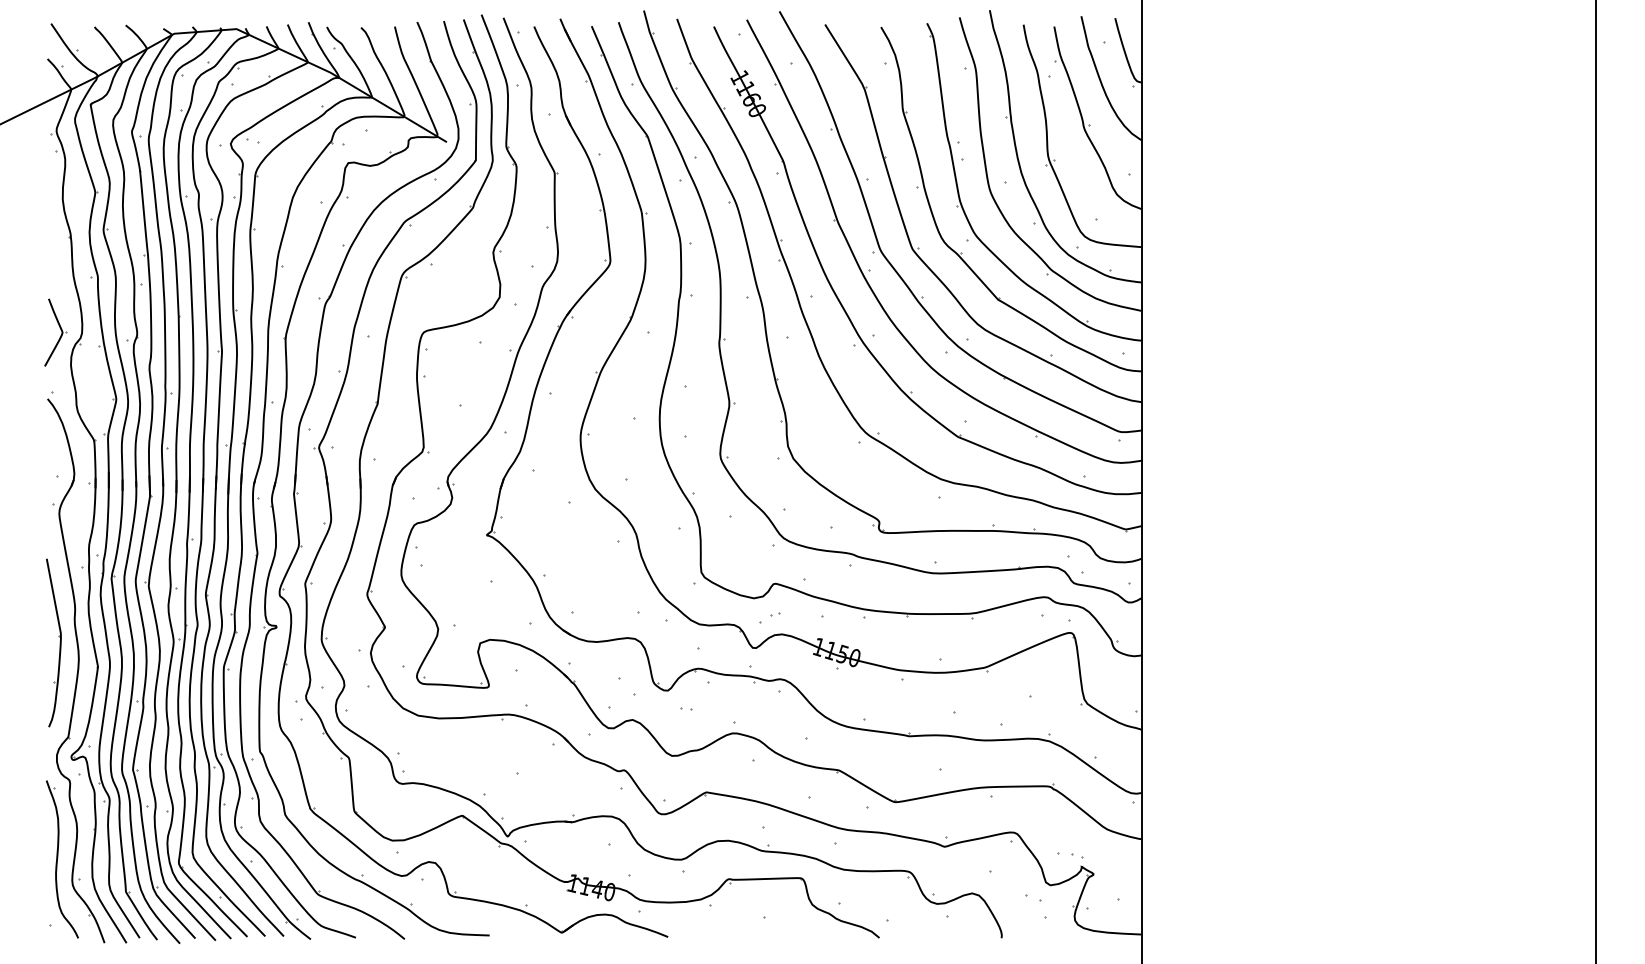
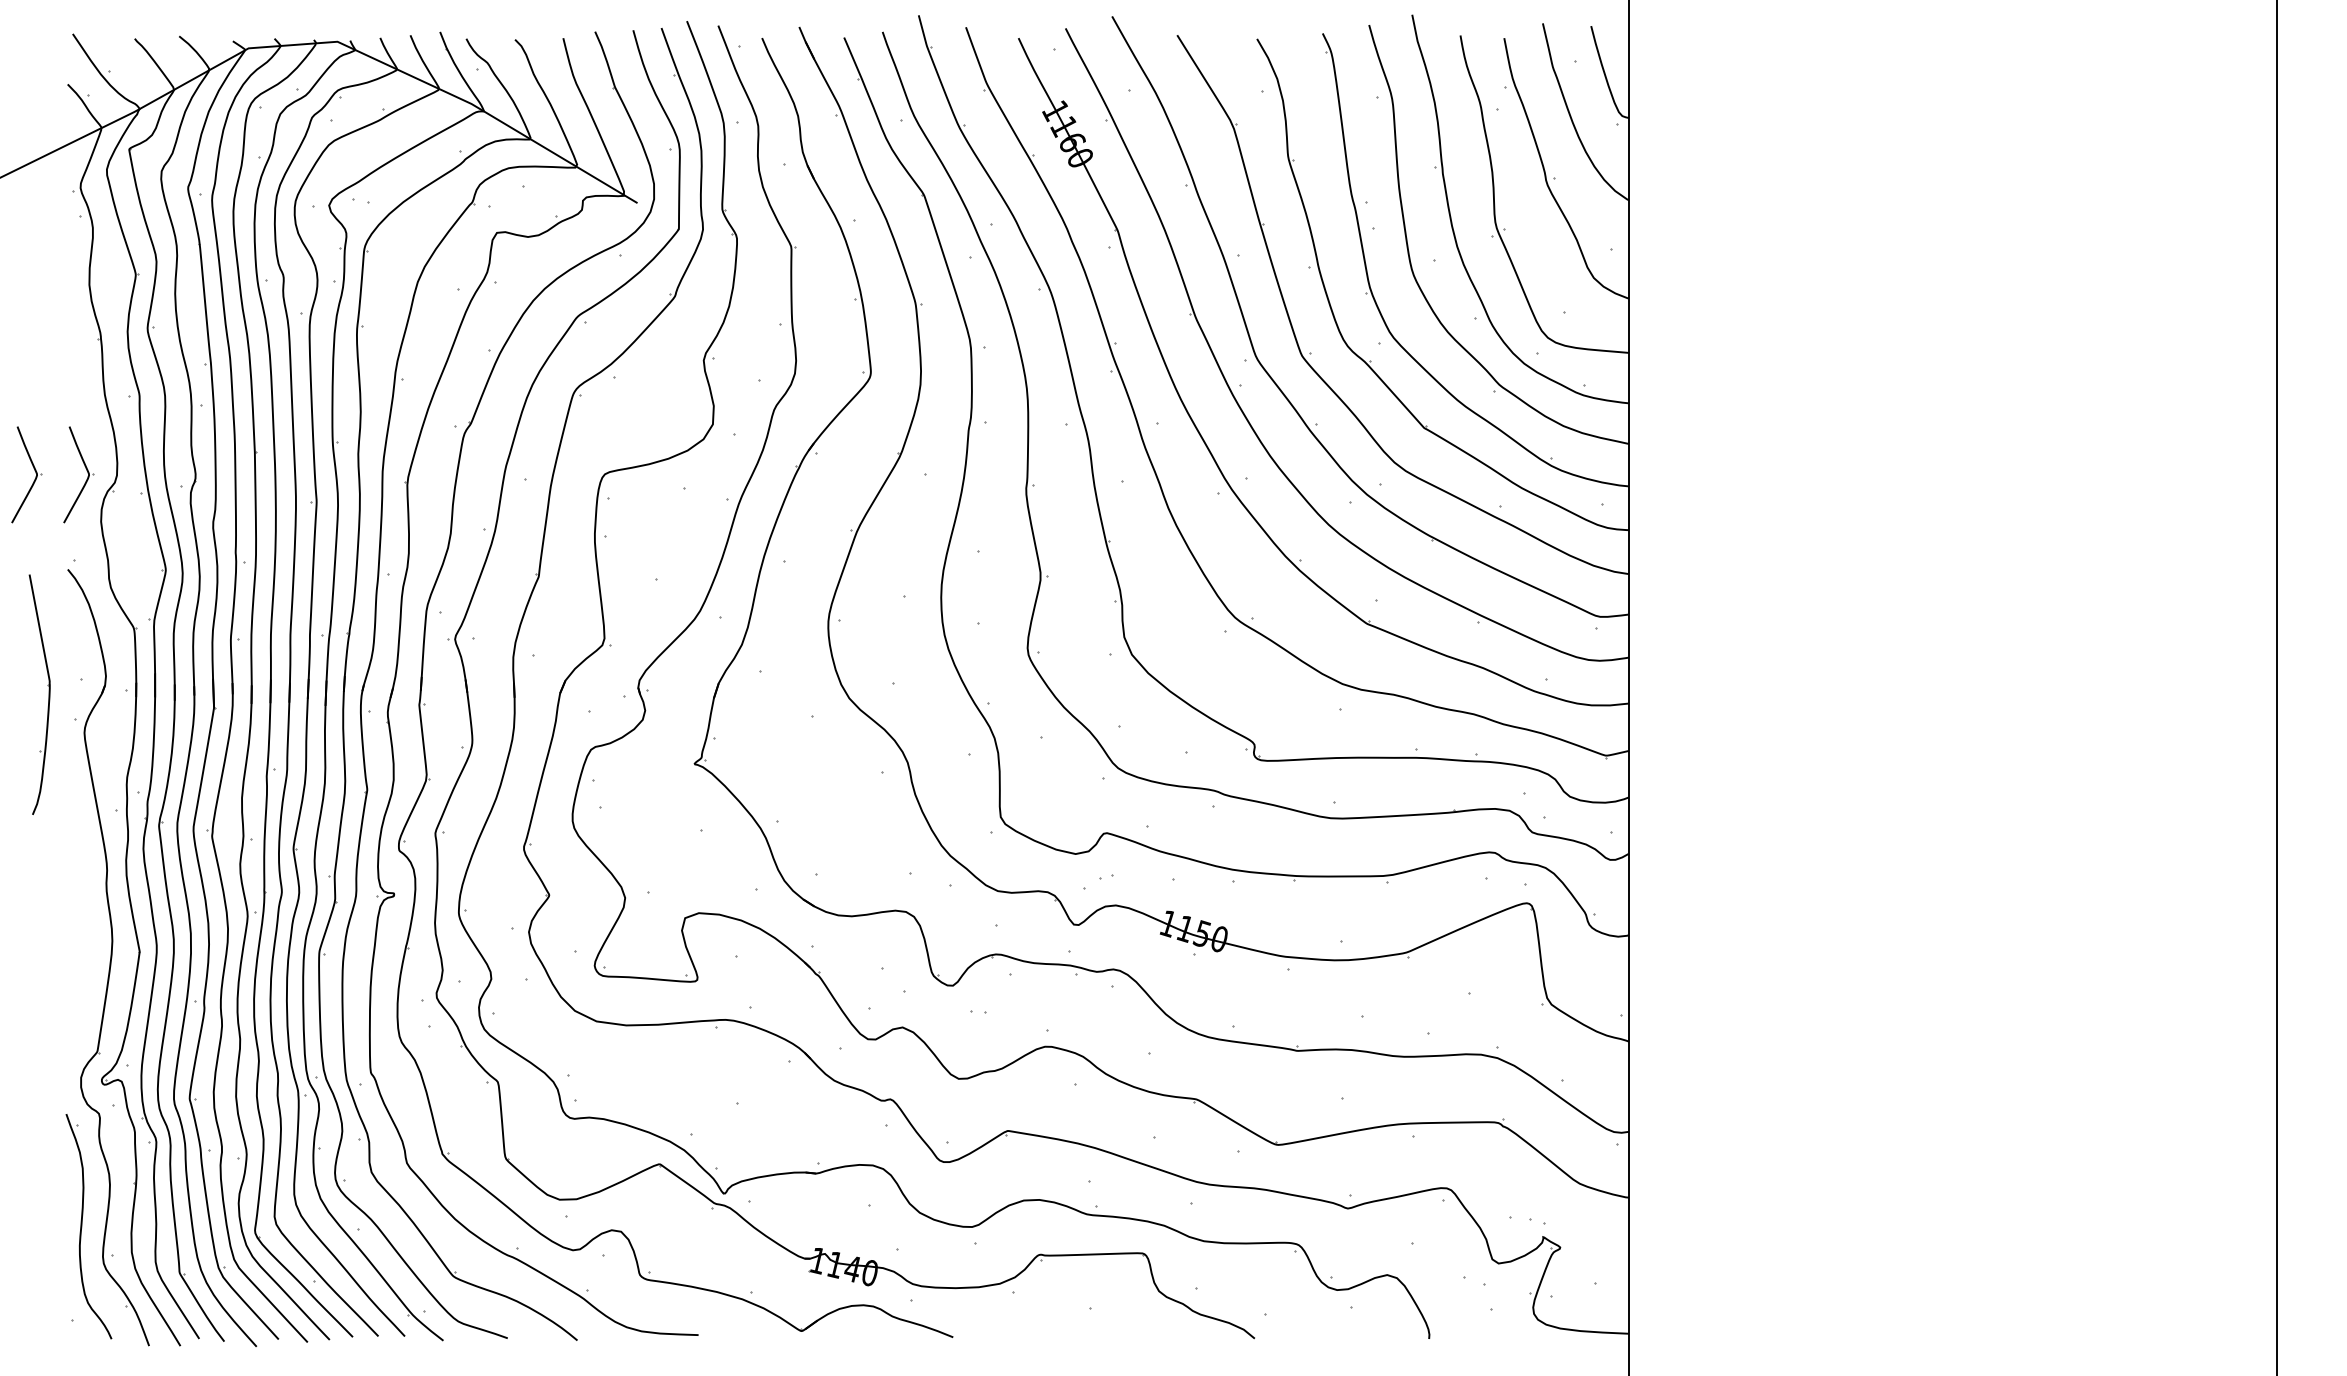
part: (24, 329) -> (34, 470), added
part: (60, 642) -> (48, 694), moved

